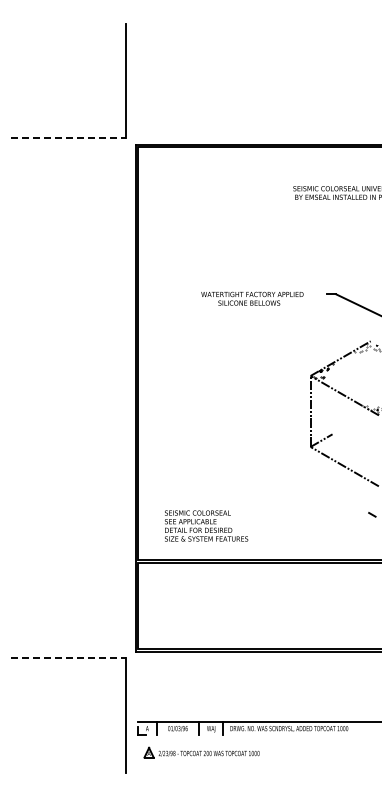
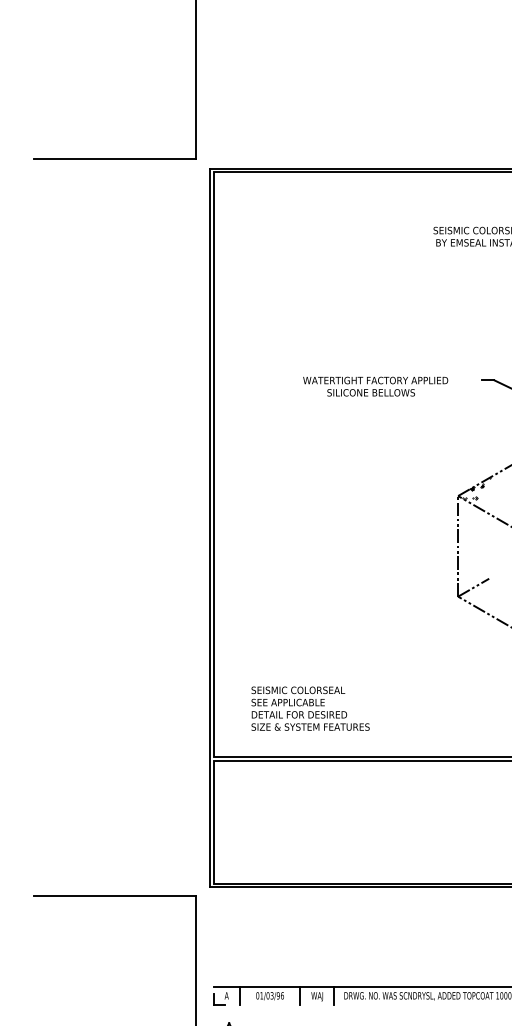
line: (69, 138) -> (116, 159), dashed -> solid
line: (69, 658) -> (116, 896), dashed -> solid

